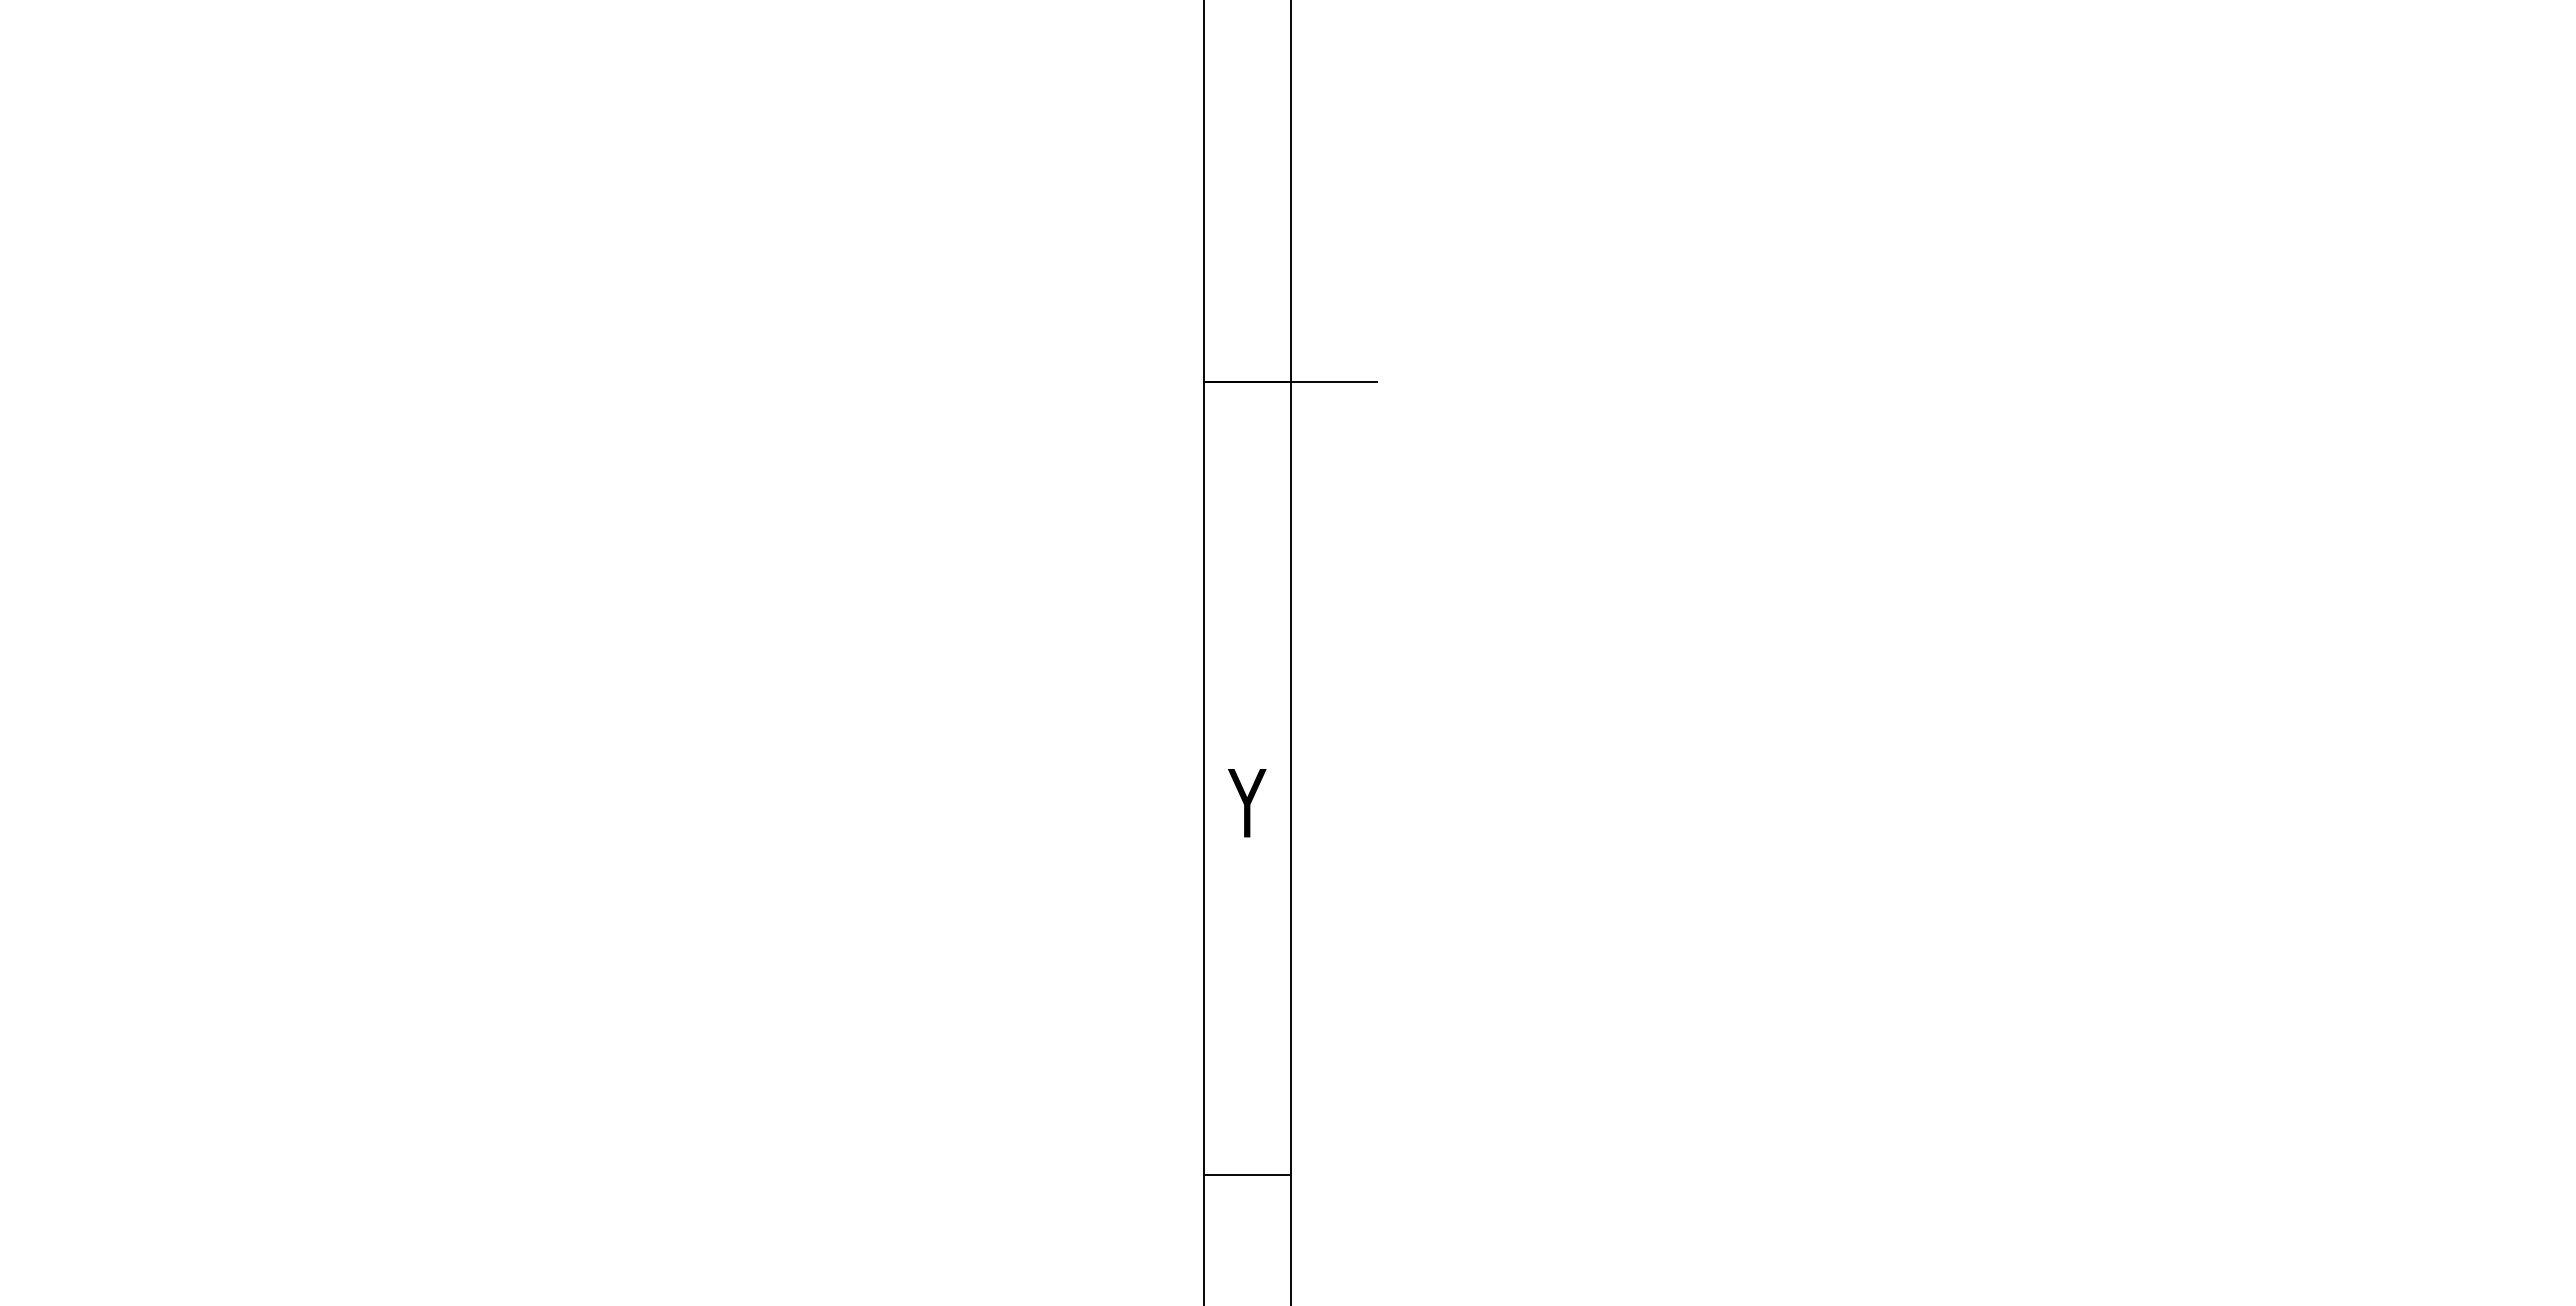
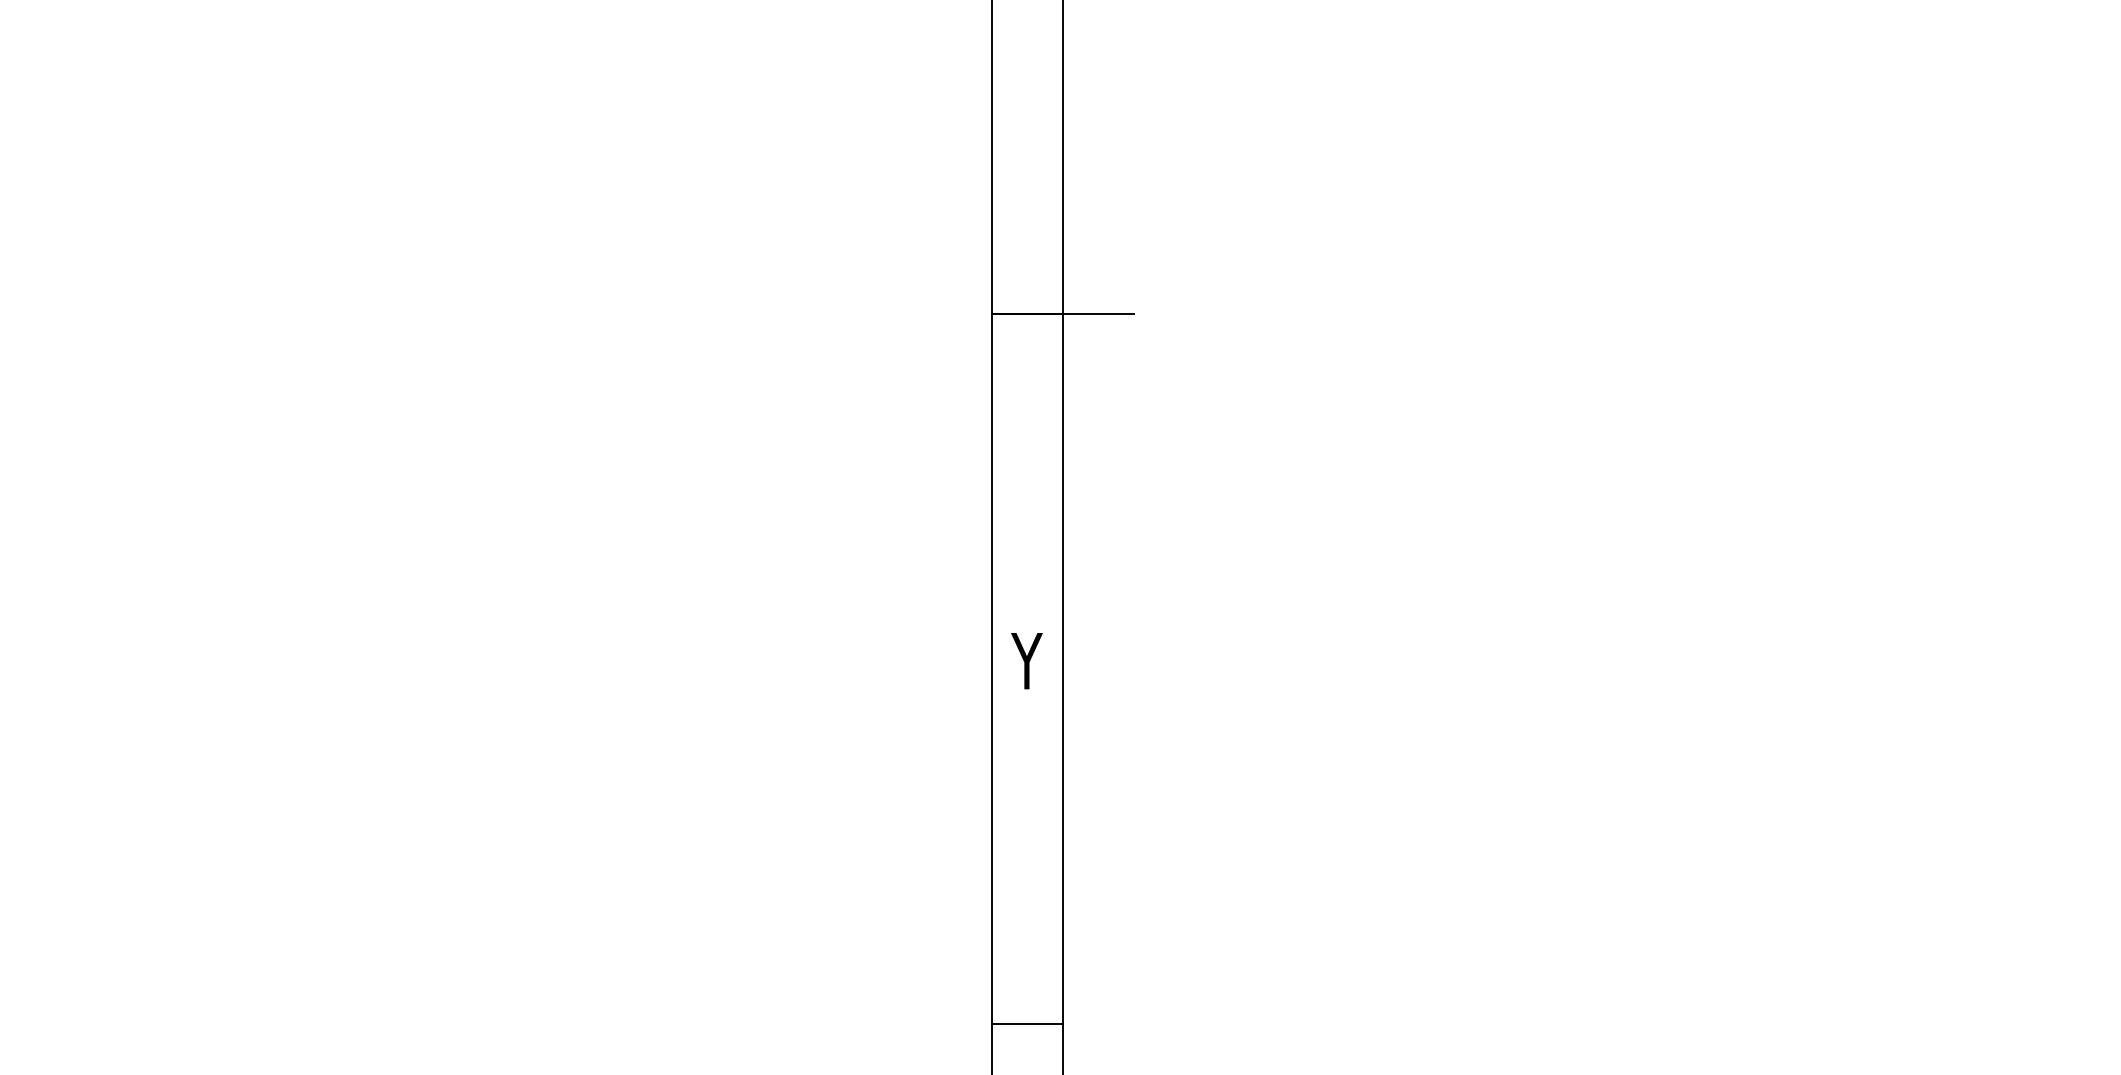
line: (1247, 1175) -> (1027, 1024), moved

